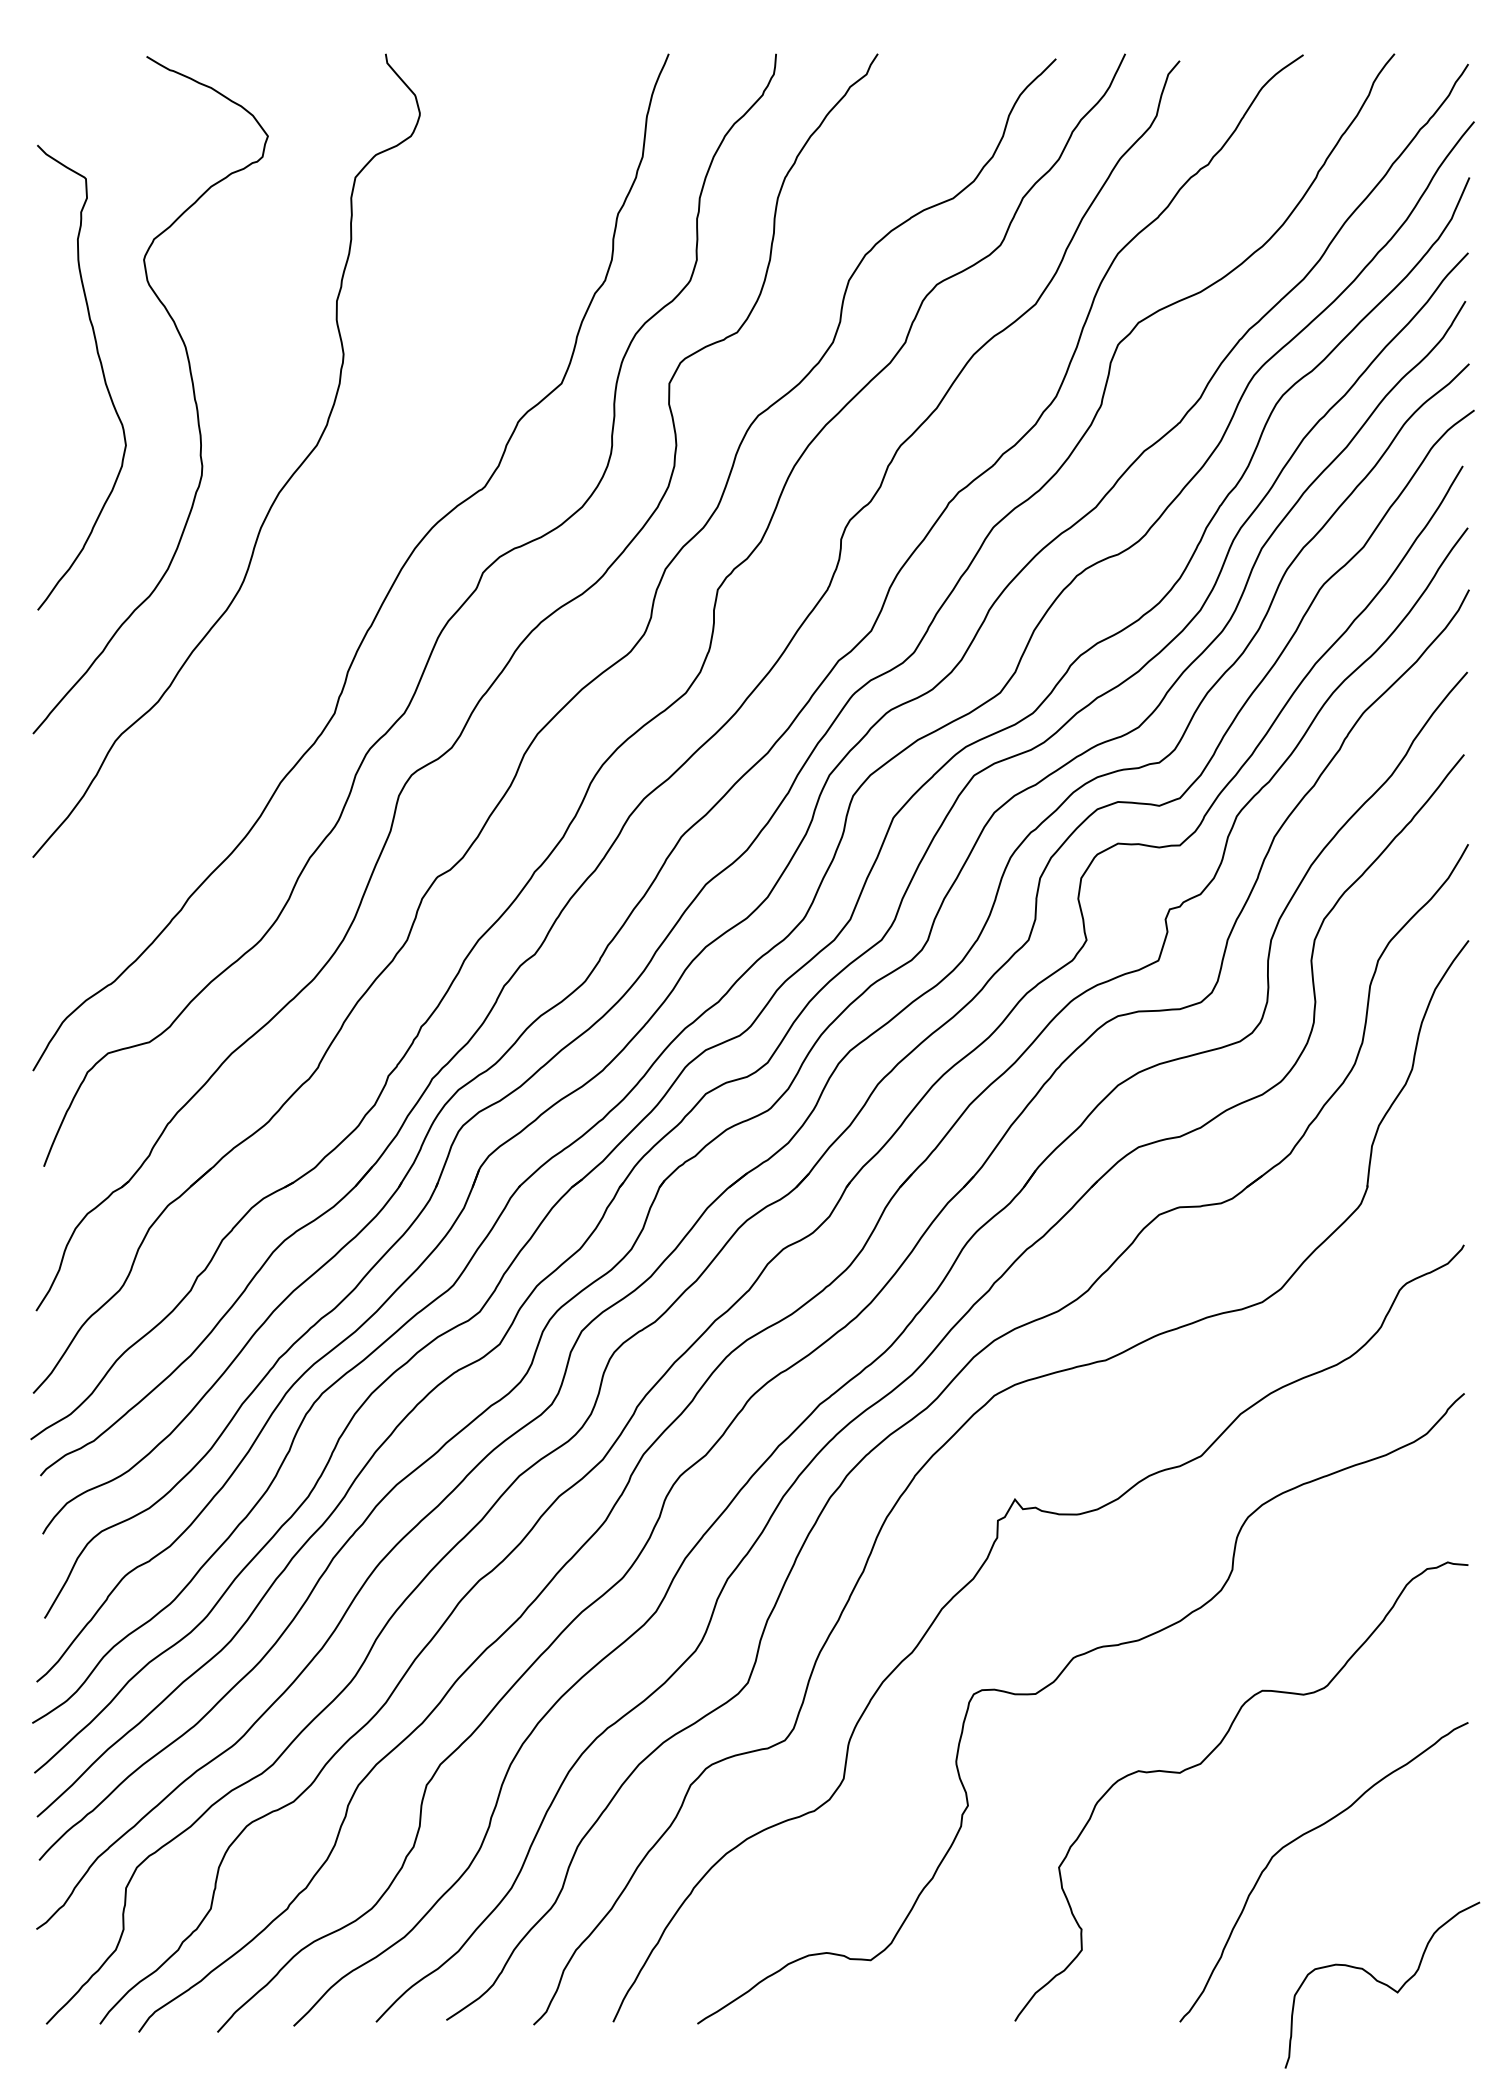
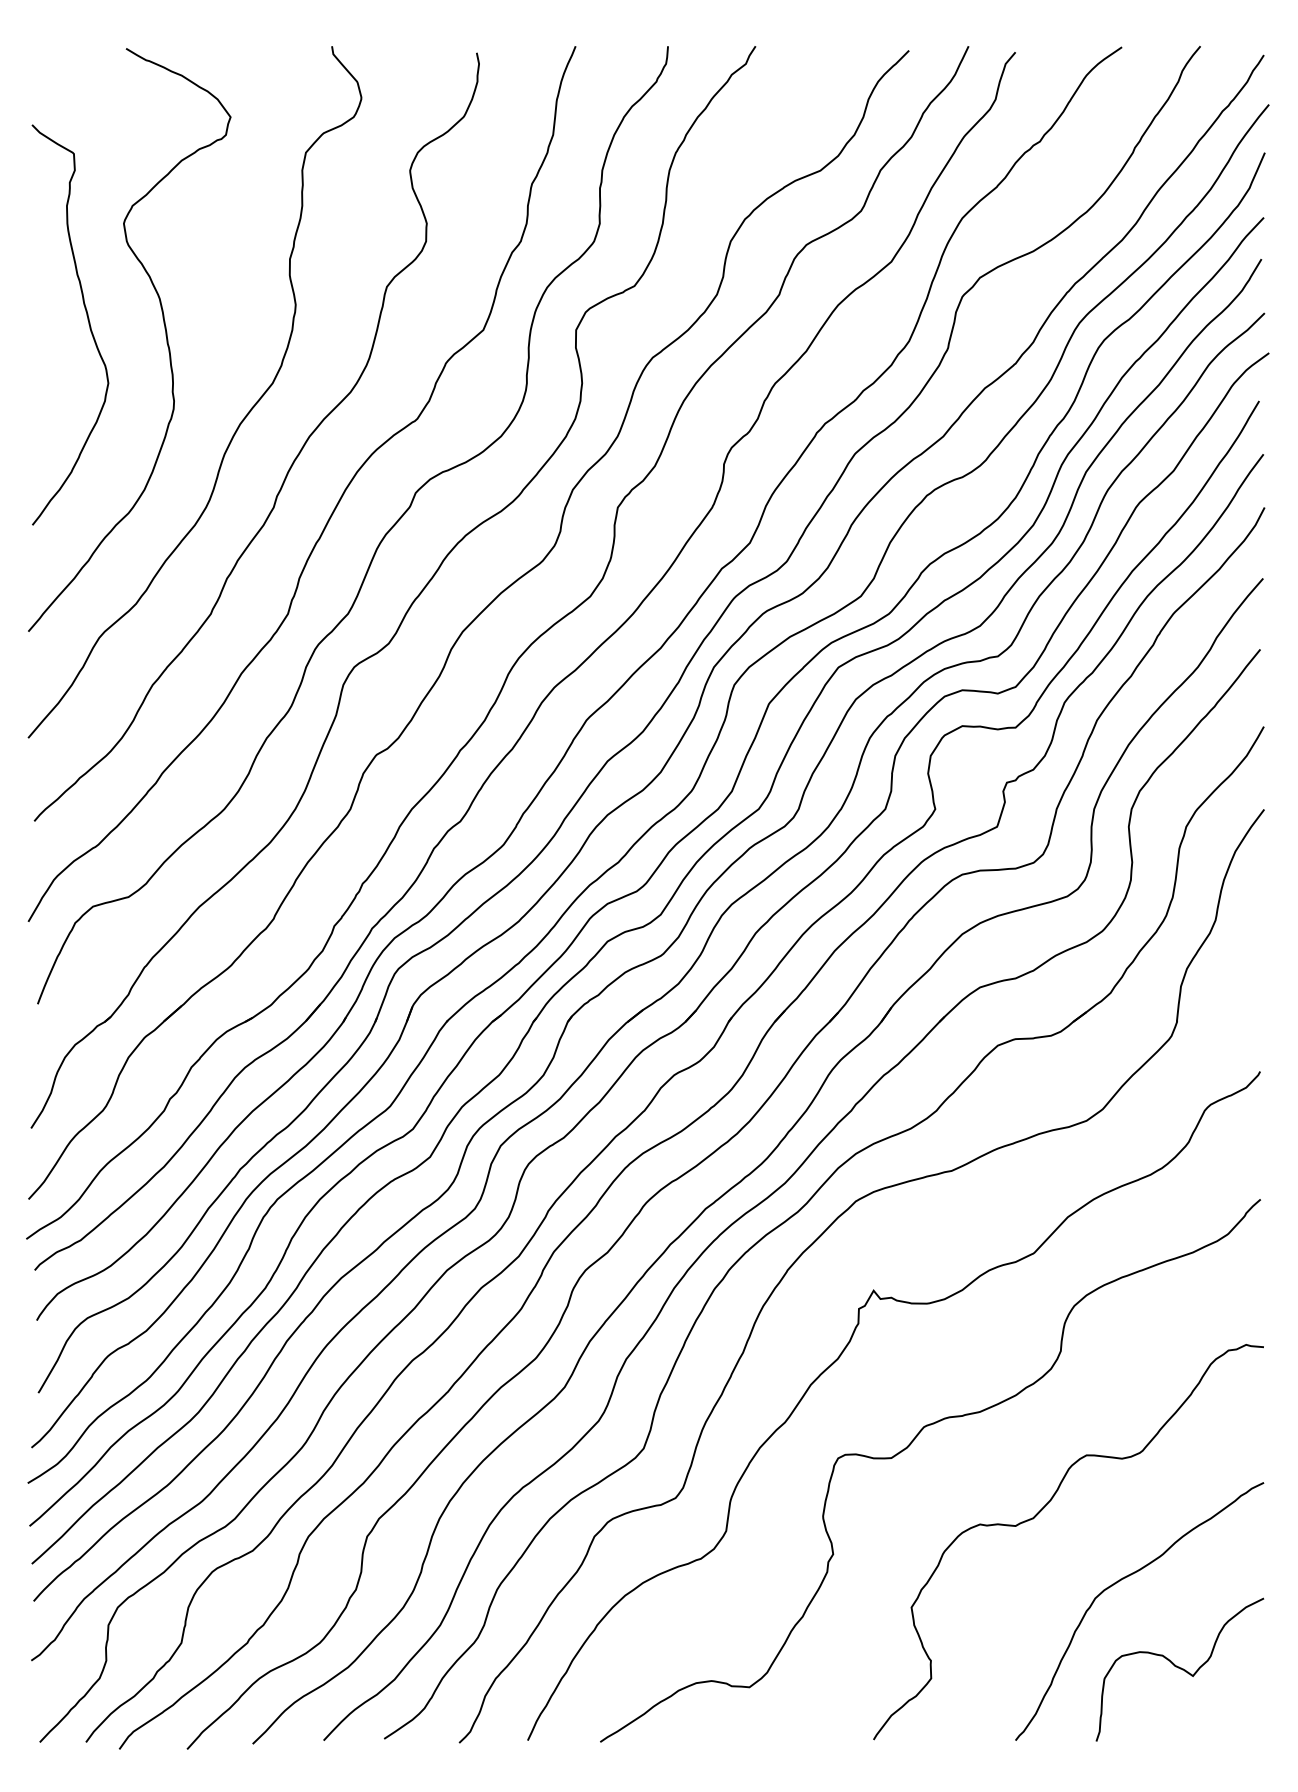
curve: (342, 532) -> (294, 458), added
curve: (1381, 1983) -> (1179, 1668), moved

